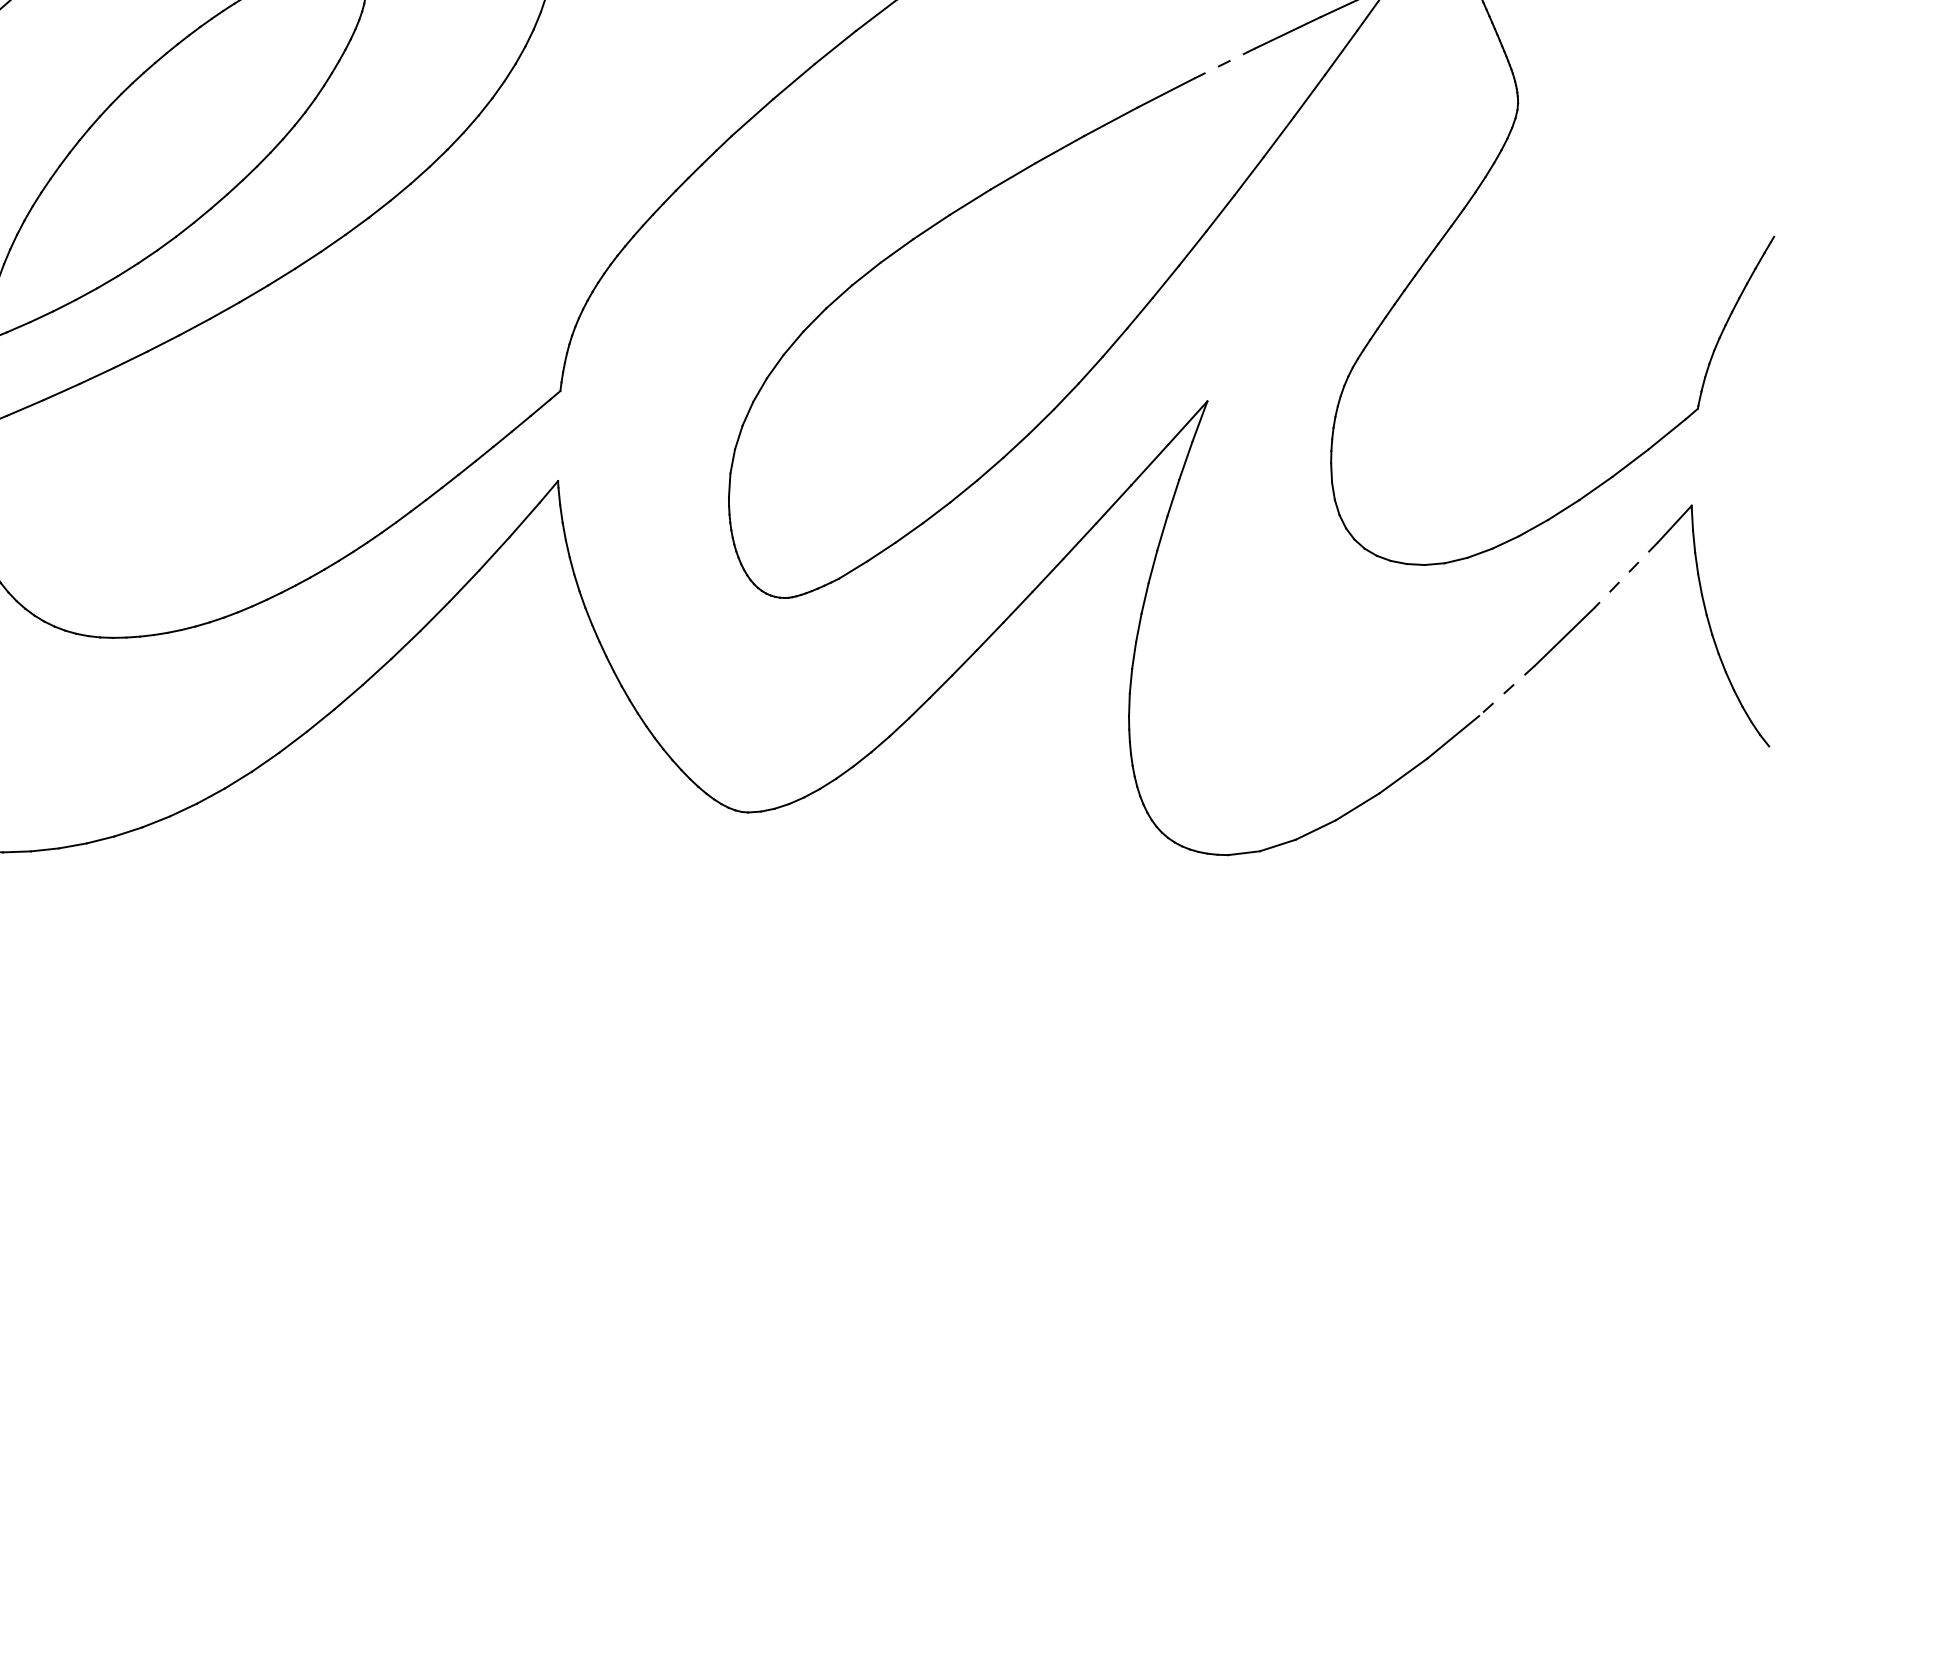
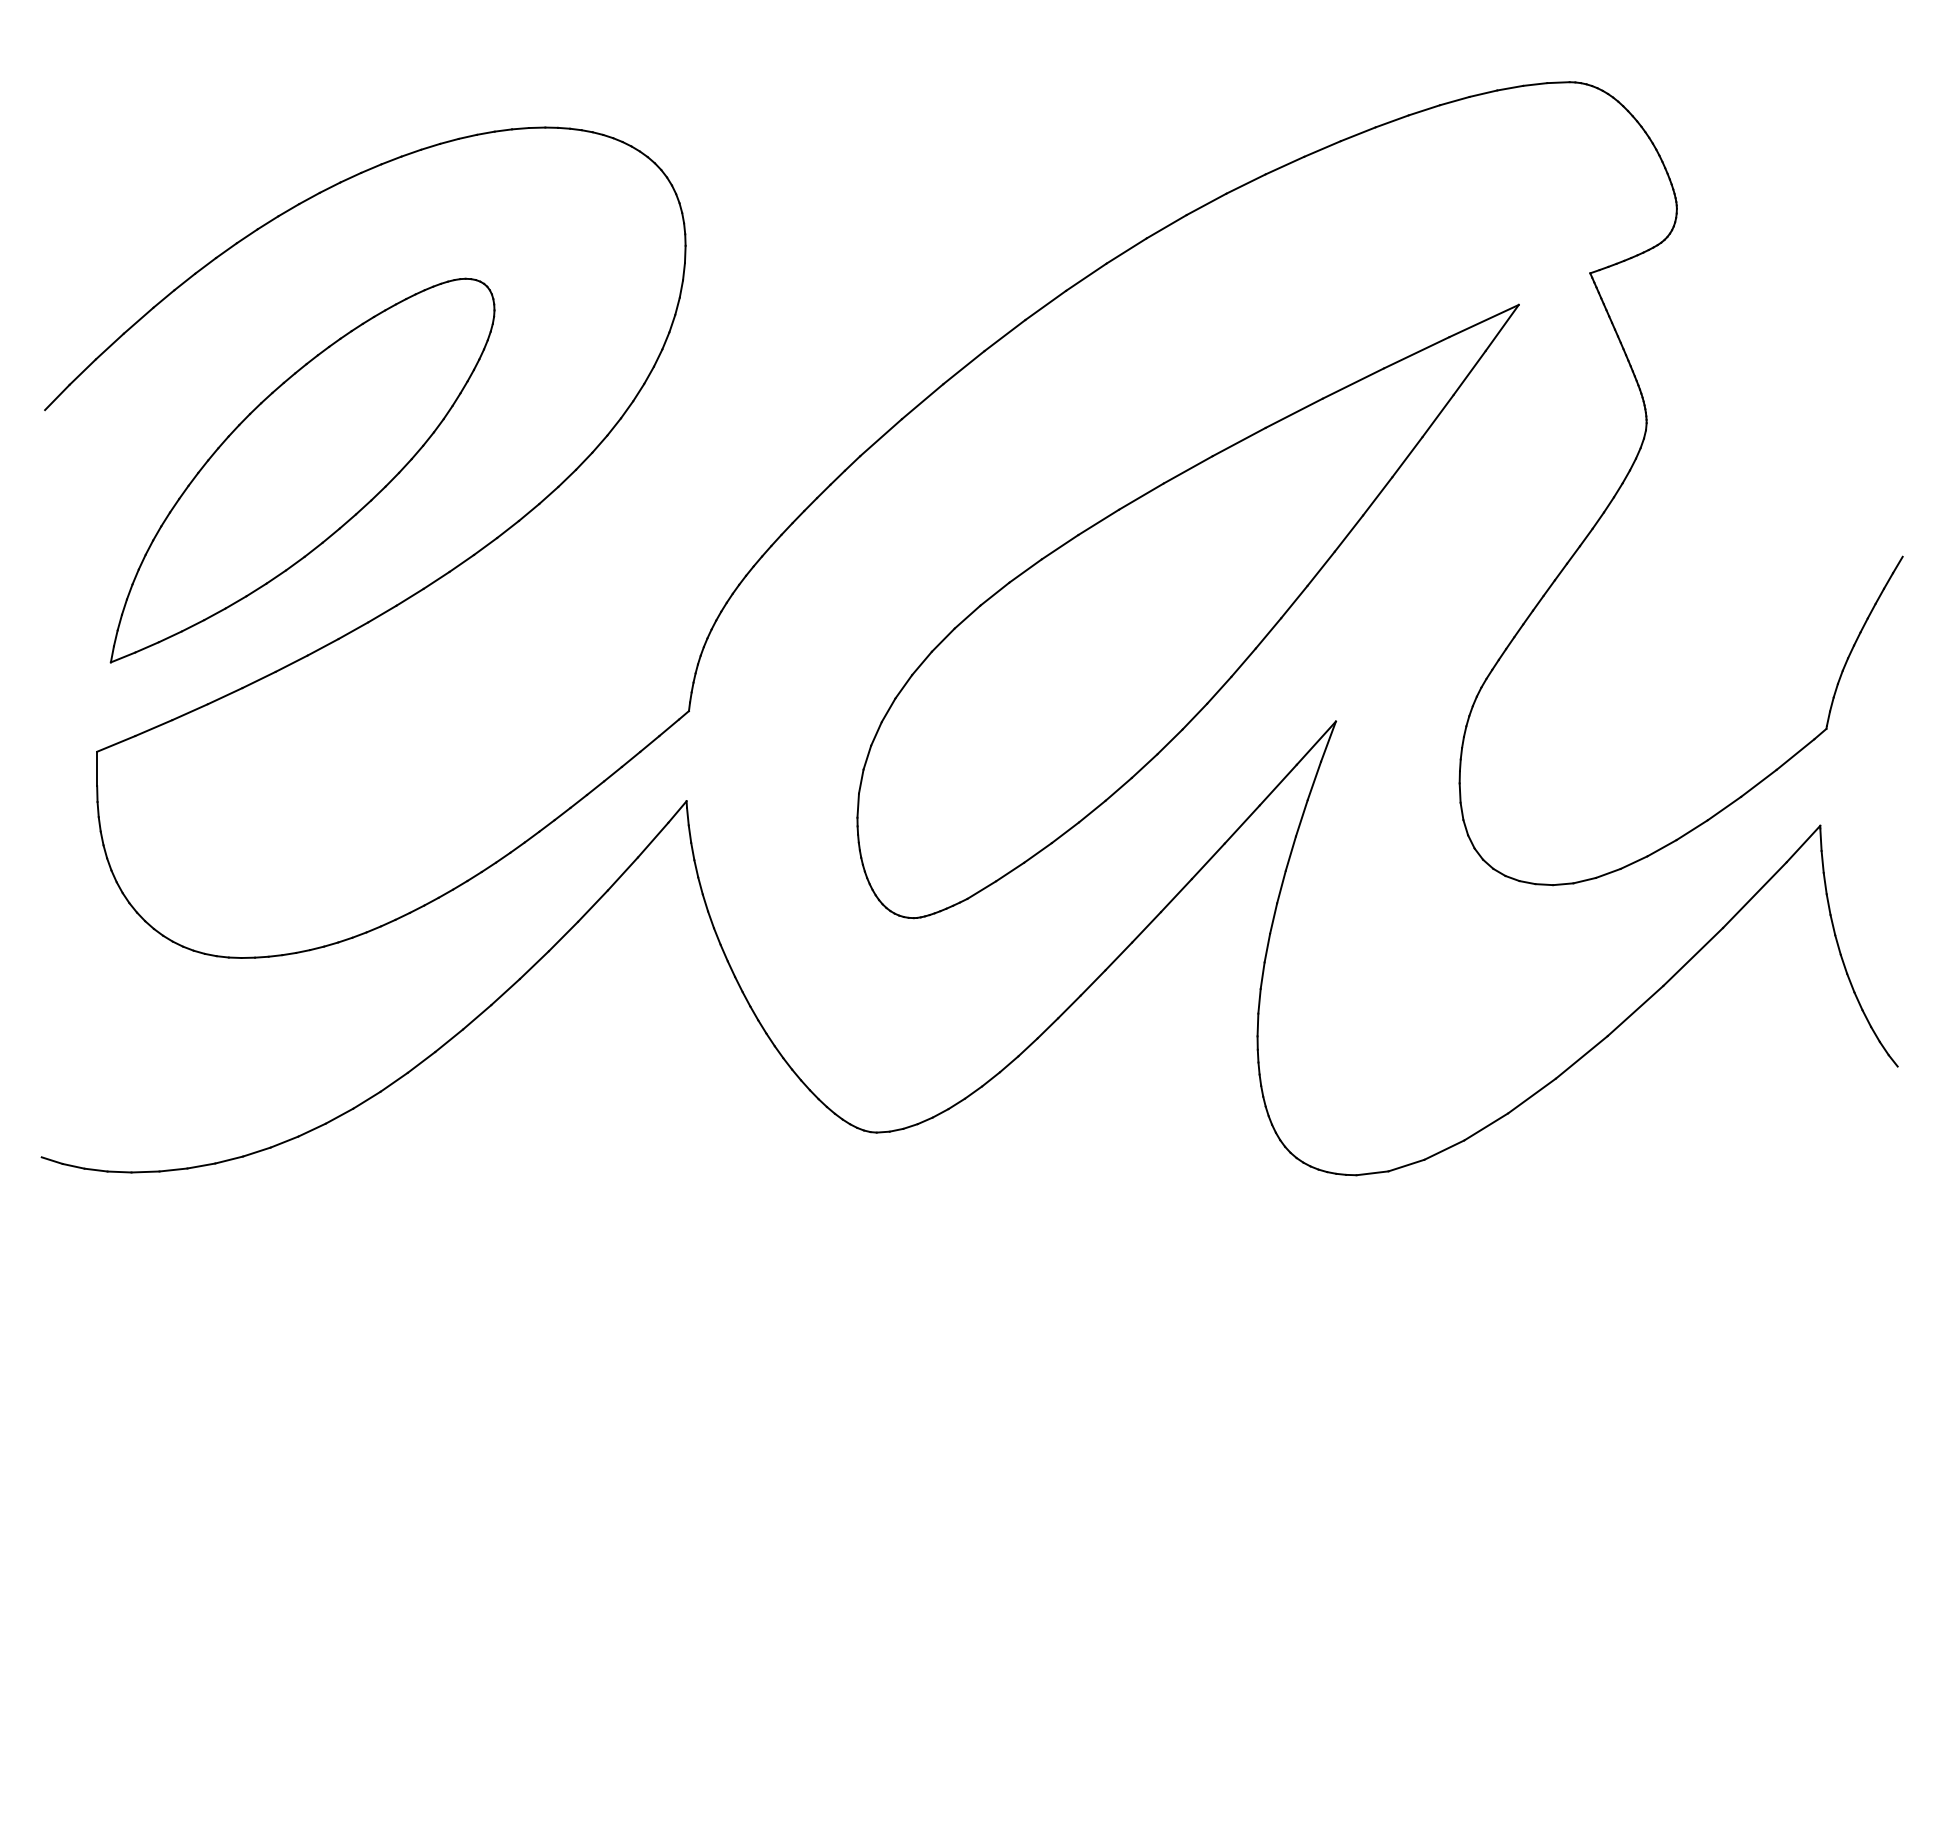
line: (1223, 63) -> (1352, 383), dashed -> solid
line: (1625, 575) -> (1754, 895), dashed -> solid
line: (1506, 691) -> (1635, 1011), dashed -> solid

